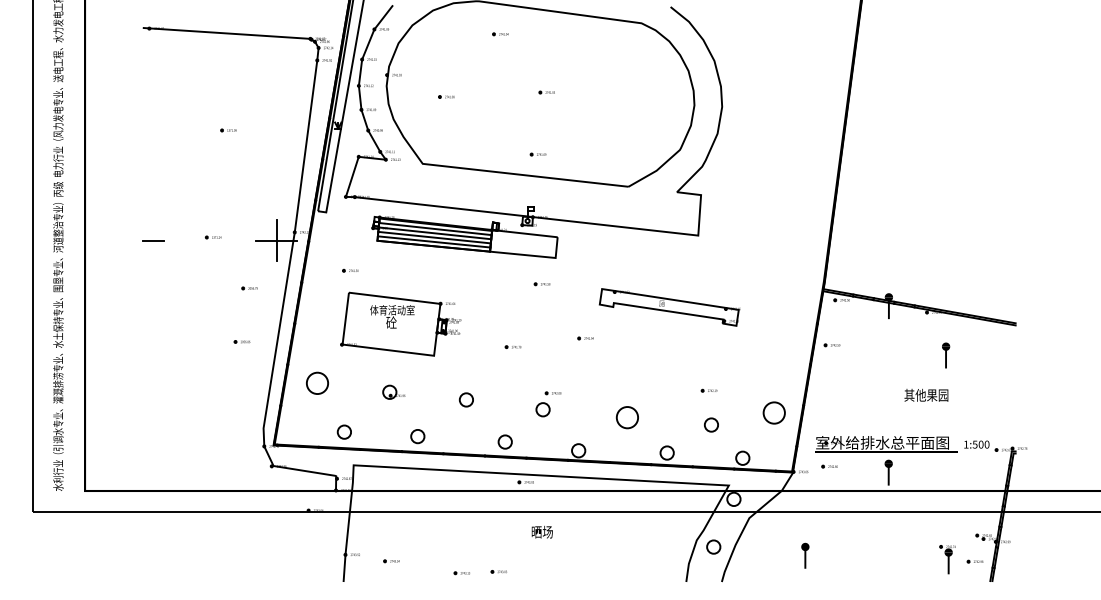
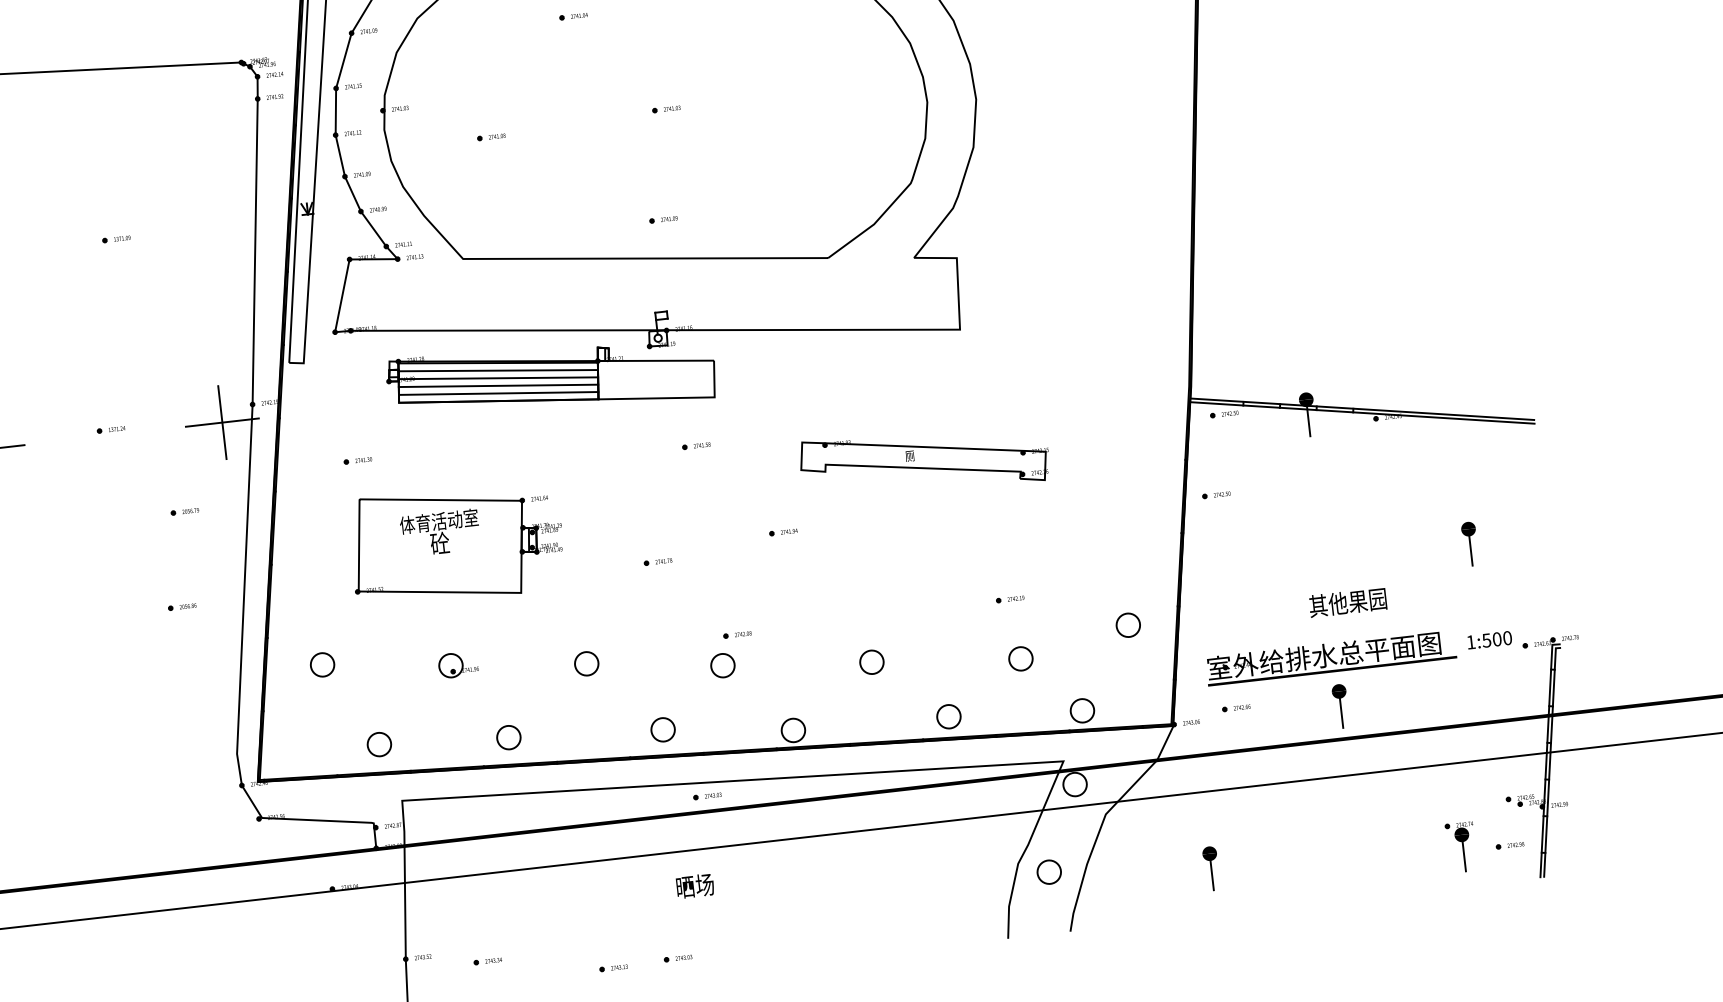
part: (946, 355) -> (1471, 544), moved
part: (317, 383) -> (322, 664), size x0.62
text: (926, 394) -> (1347, 601), moved
part: (773, 412) -> (1127, 624), size x0.62
part: (626, 416) -> (870, 660), size x0.62
text: (541, 531) -> (693, 885), moved

